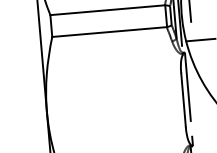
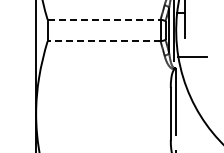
line: (108, 9) -> (104, 19), solid -> dashed
line: (108, 32) -> (103, 41), solid -> dashed

